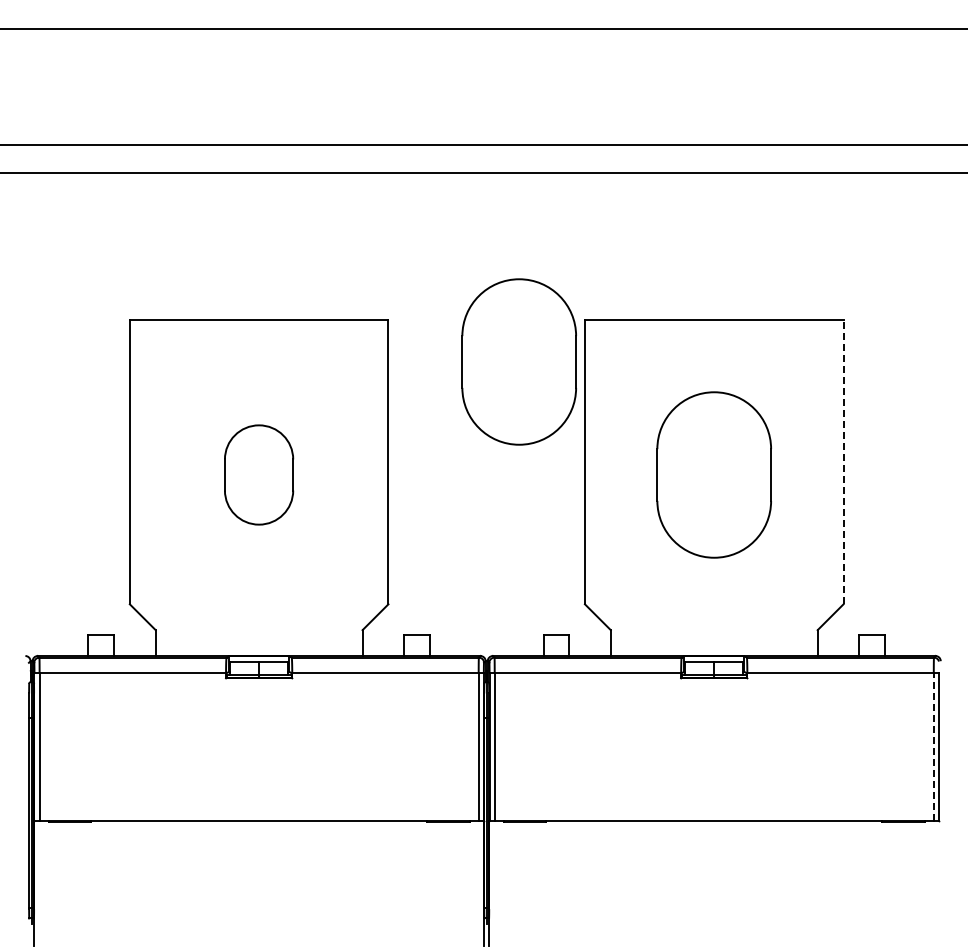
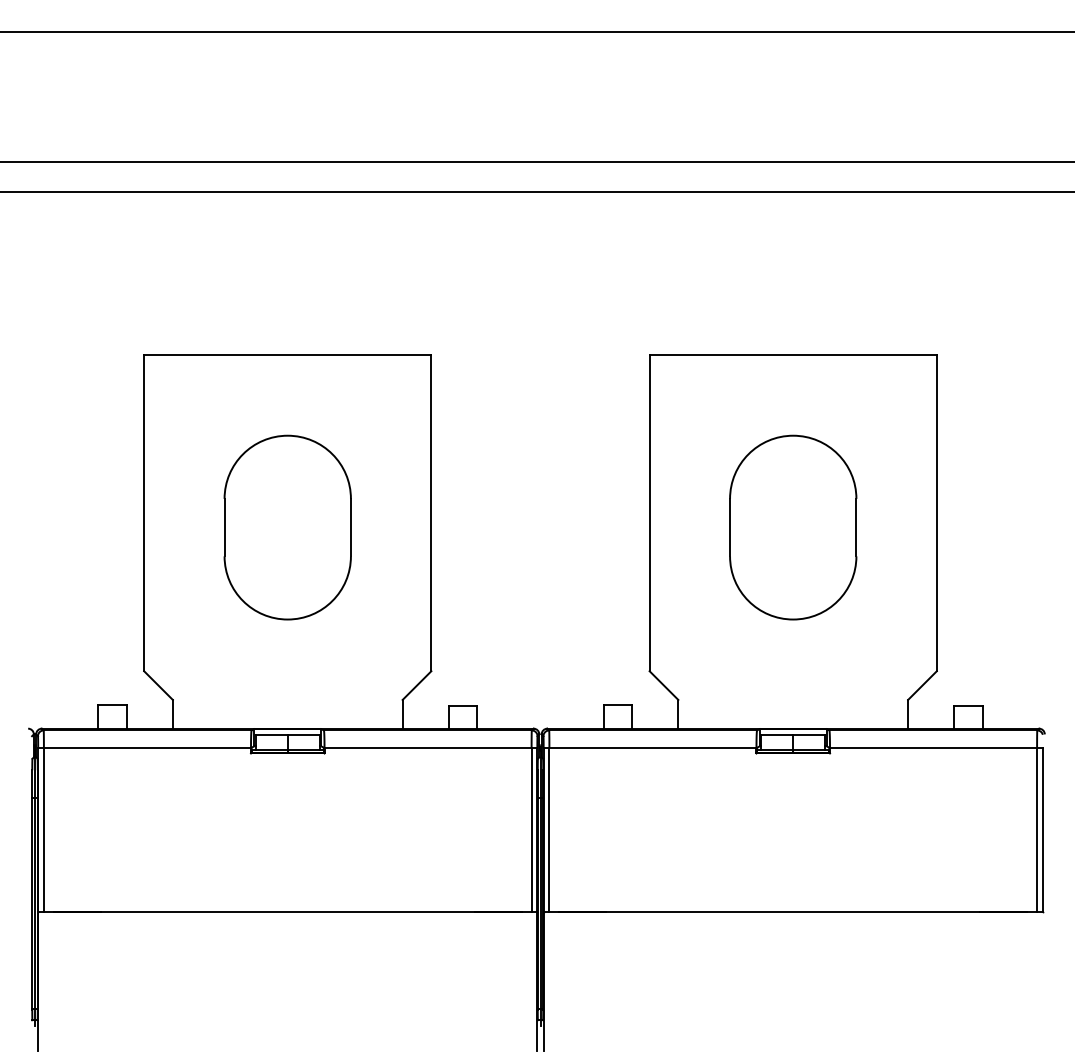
part: (518, 361) -> (575, 401), removed
line: (843, 461) -> (936, 512), dashed -> solid
part: (258, 474) -> (287, 527), size x1.67
line: (933, 747) -> (1036, 830), dashed -> solid

